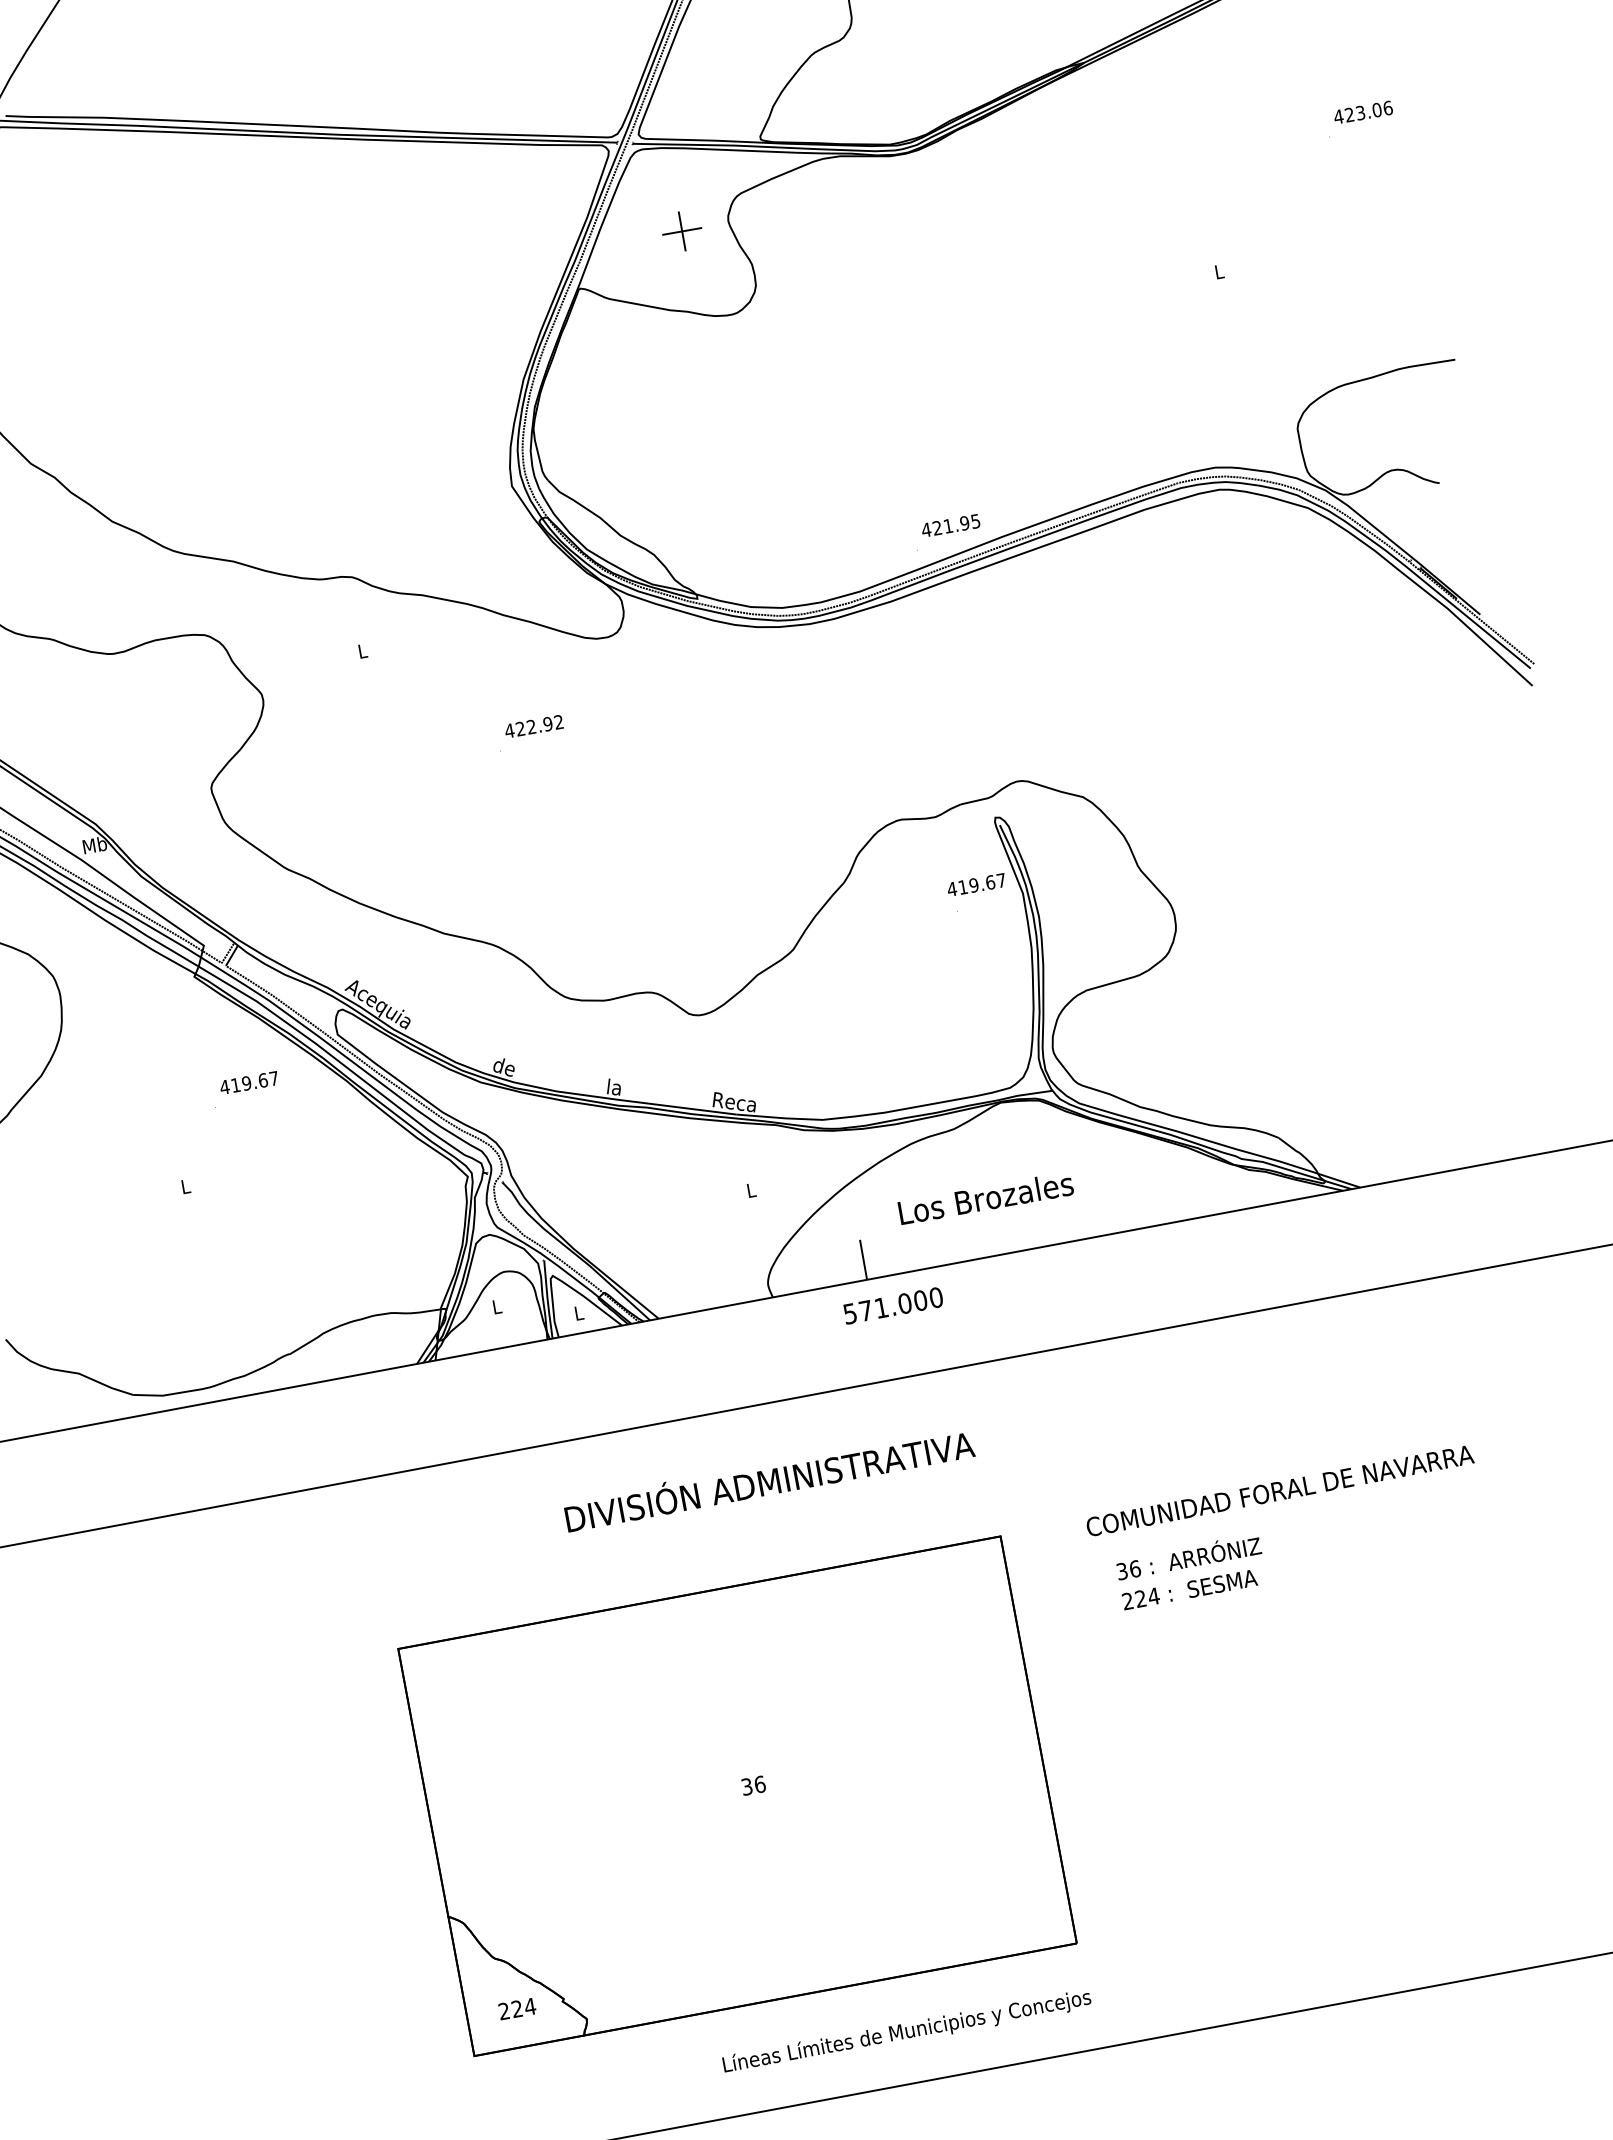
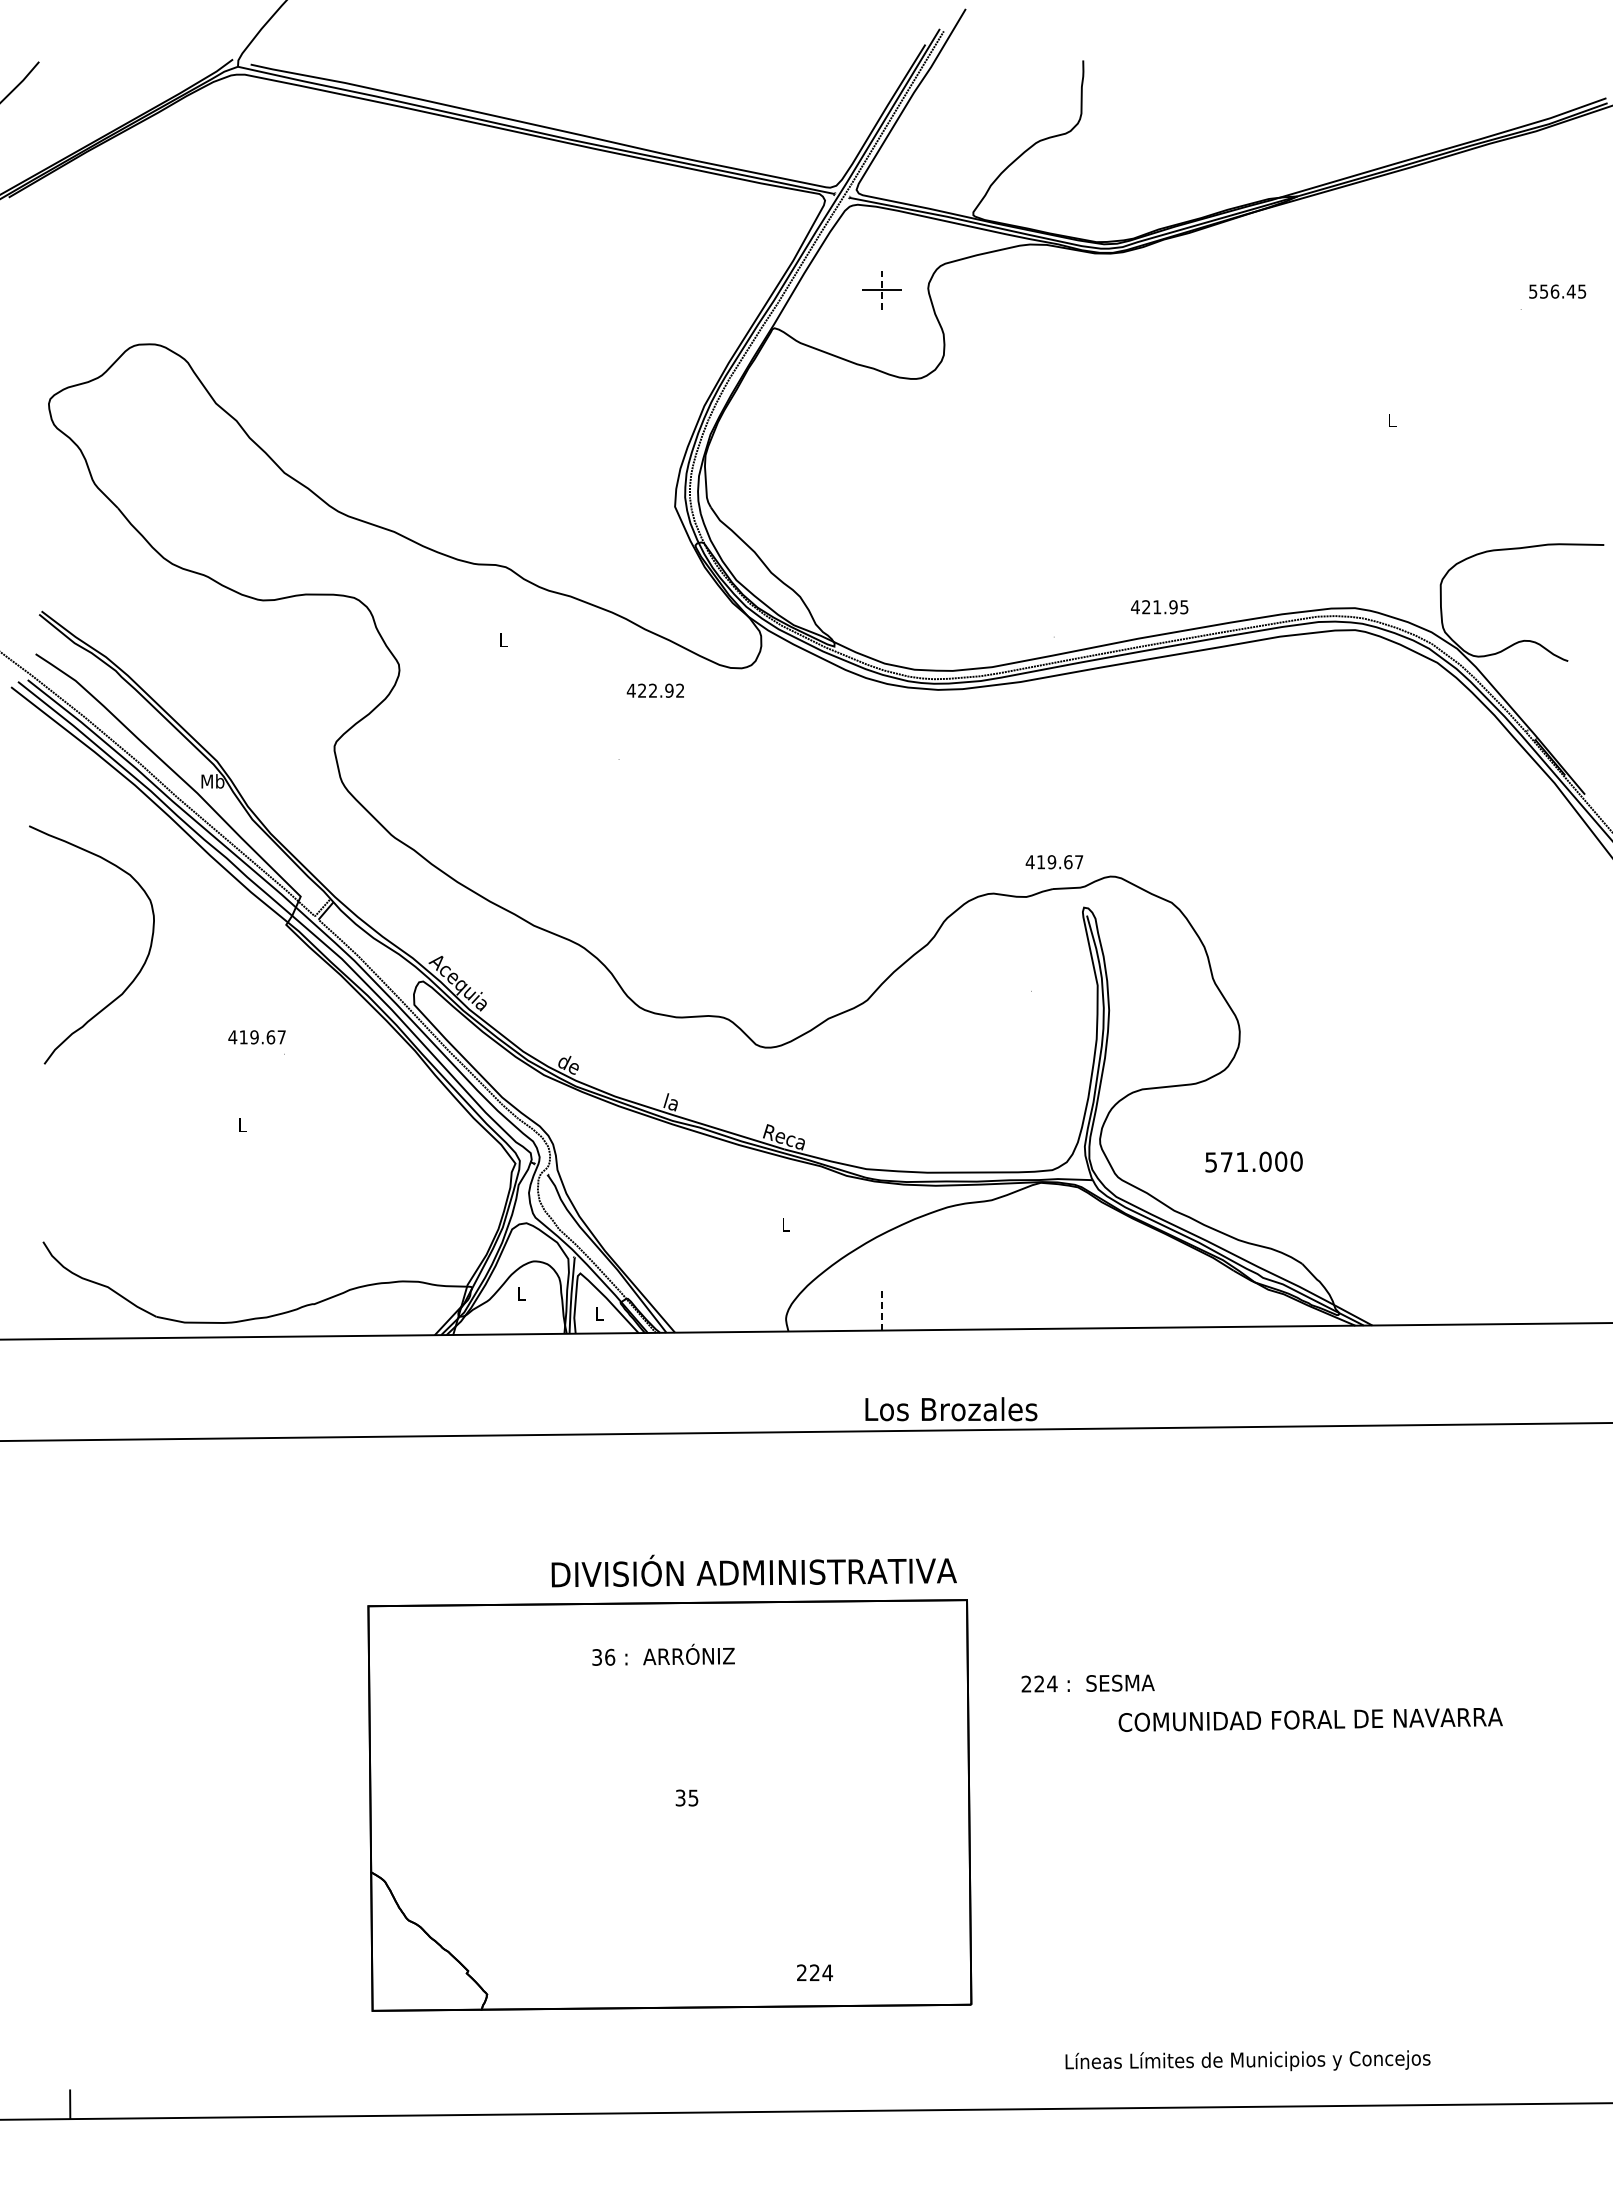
text: (1363, 112) -> (1557, 291), 423.06 -> 556.45
line: (682, 231) -> (882, 290), solid -> dashed
text: (950, 526) -> (1159, 607), moved
text: (532, 726) -> (654, 690), moved
text: (976, 885) -> (1054, 862), moved
text: (248, 1083) -> (256, 1037), moved
text: (986, 1198) -> (951, 1409), moved
line: (863, 1259) -> (882, 1310), solid -> dashed
text: (892, 1305) -> (1253, 1161), moved
text: (768, 1480) -> (753, 1570), moved
text: (1279, 1490) -> (1310, 1719), moved
text: (1188, 1556) -> (663, 1654), moved
text: (1189, 1589) -> (1087, 1683), moved
text: (759, 1783) -> (693, 1797), 36 -> 35
text: (517, 2008) -> (815, 1972), moved
text: (906, 2031) -> (1247, 2060), moved

